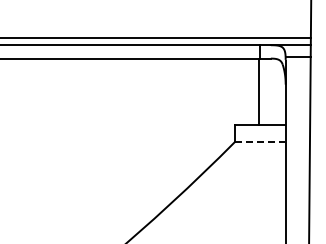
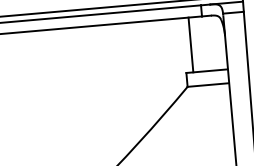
line: (258, 91) -> (190, 44), moved
line: (260, 141) -> (208, 85), dashed -> solid

